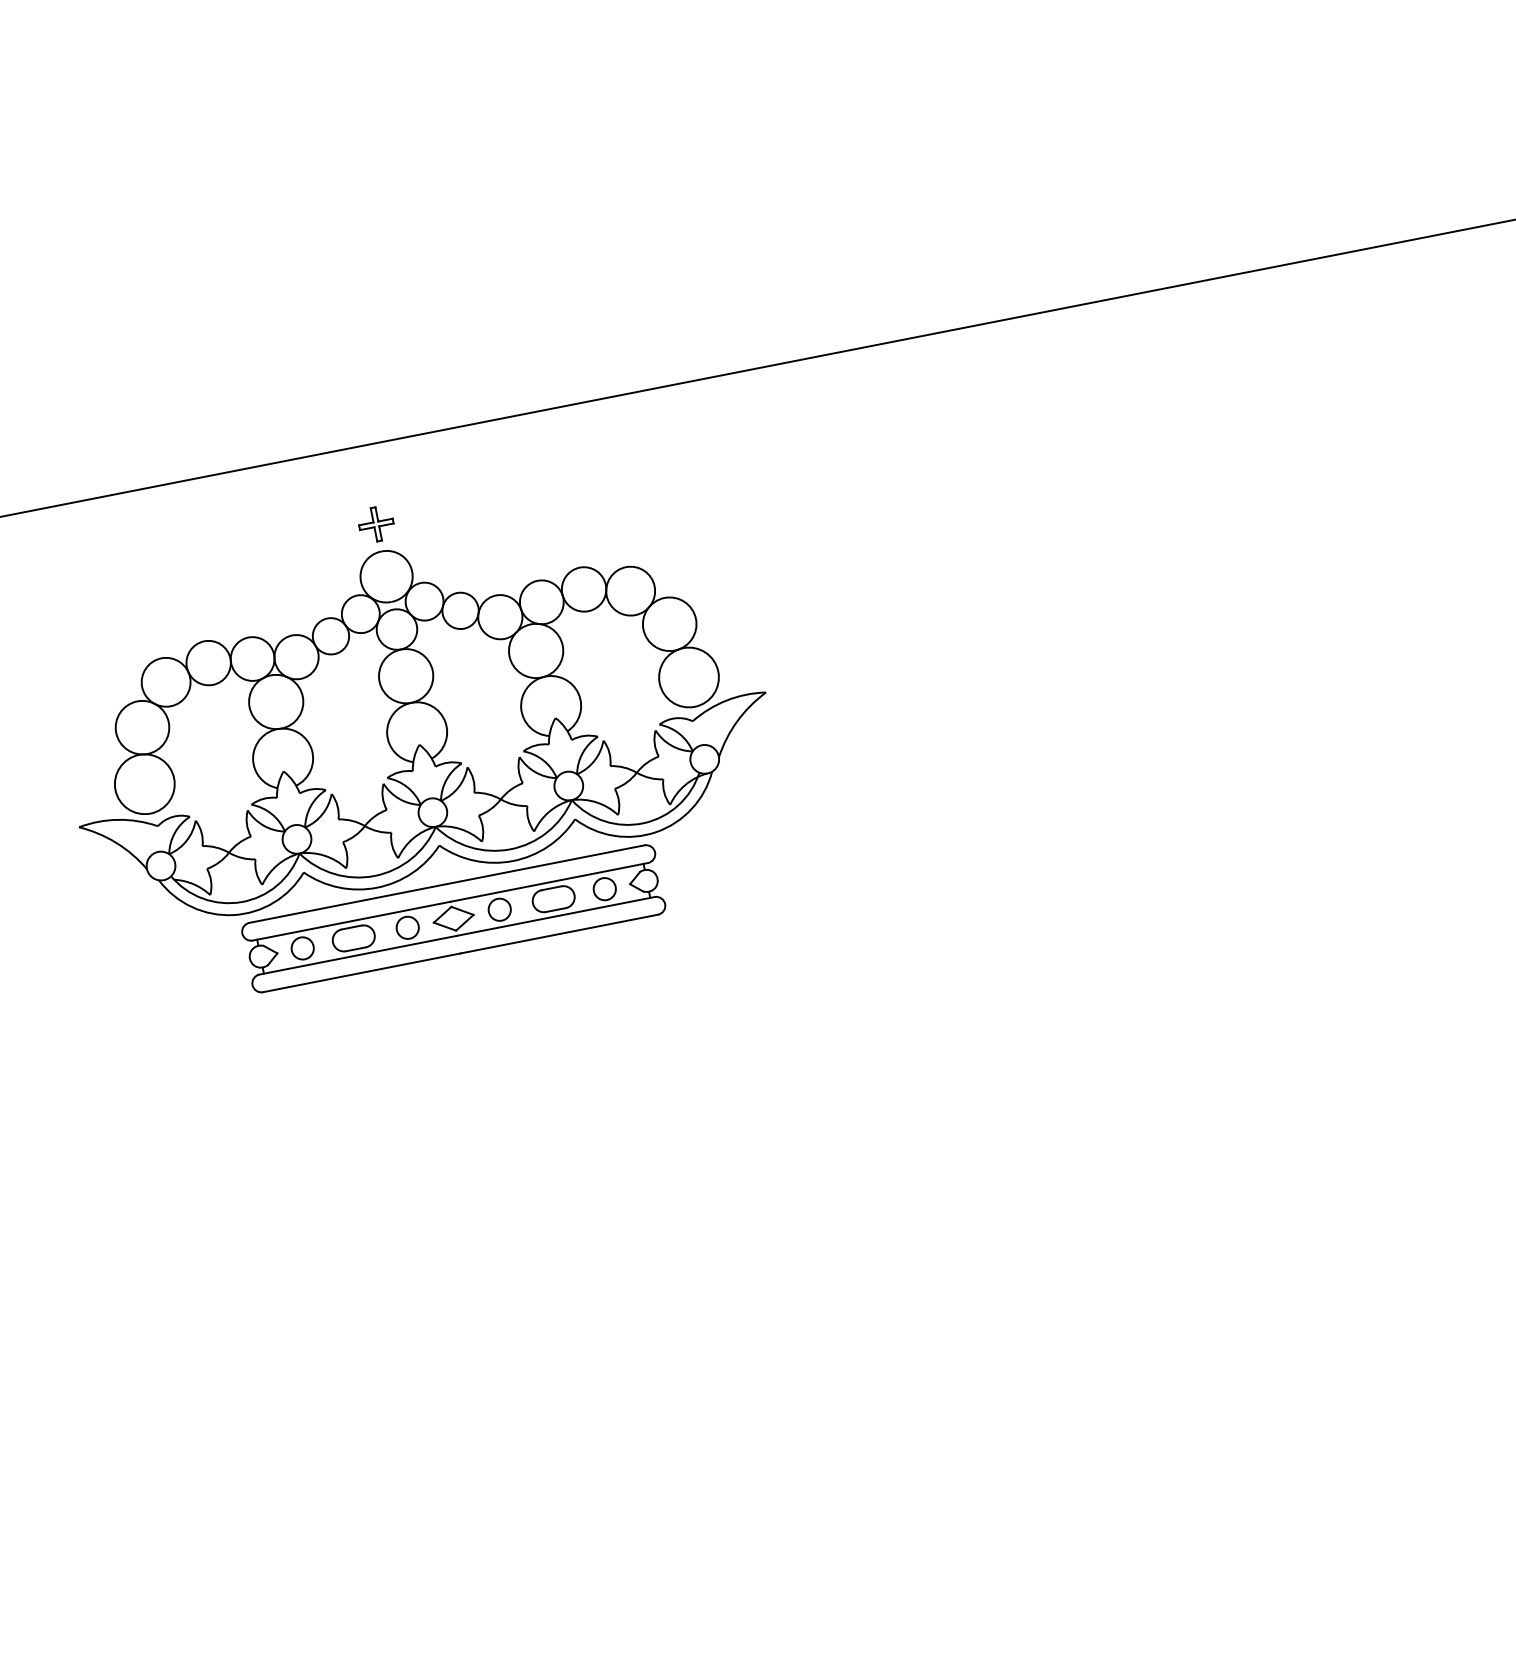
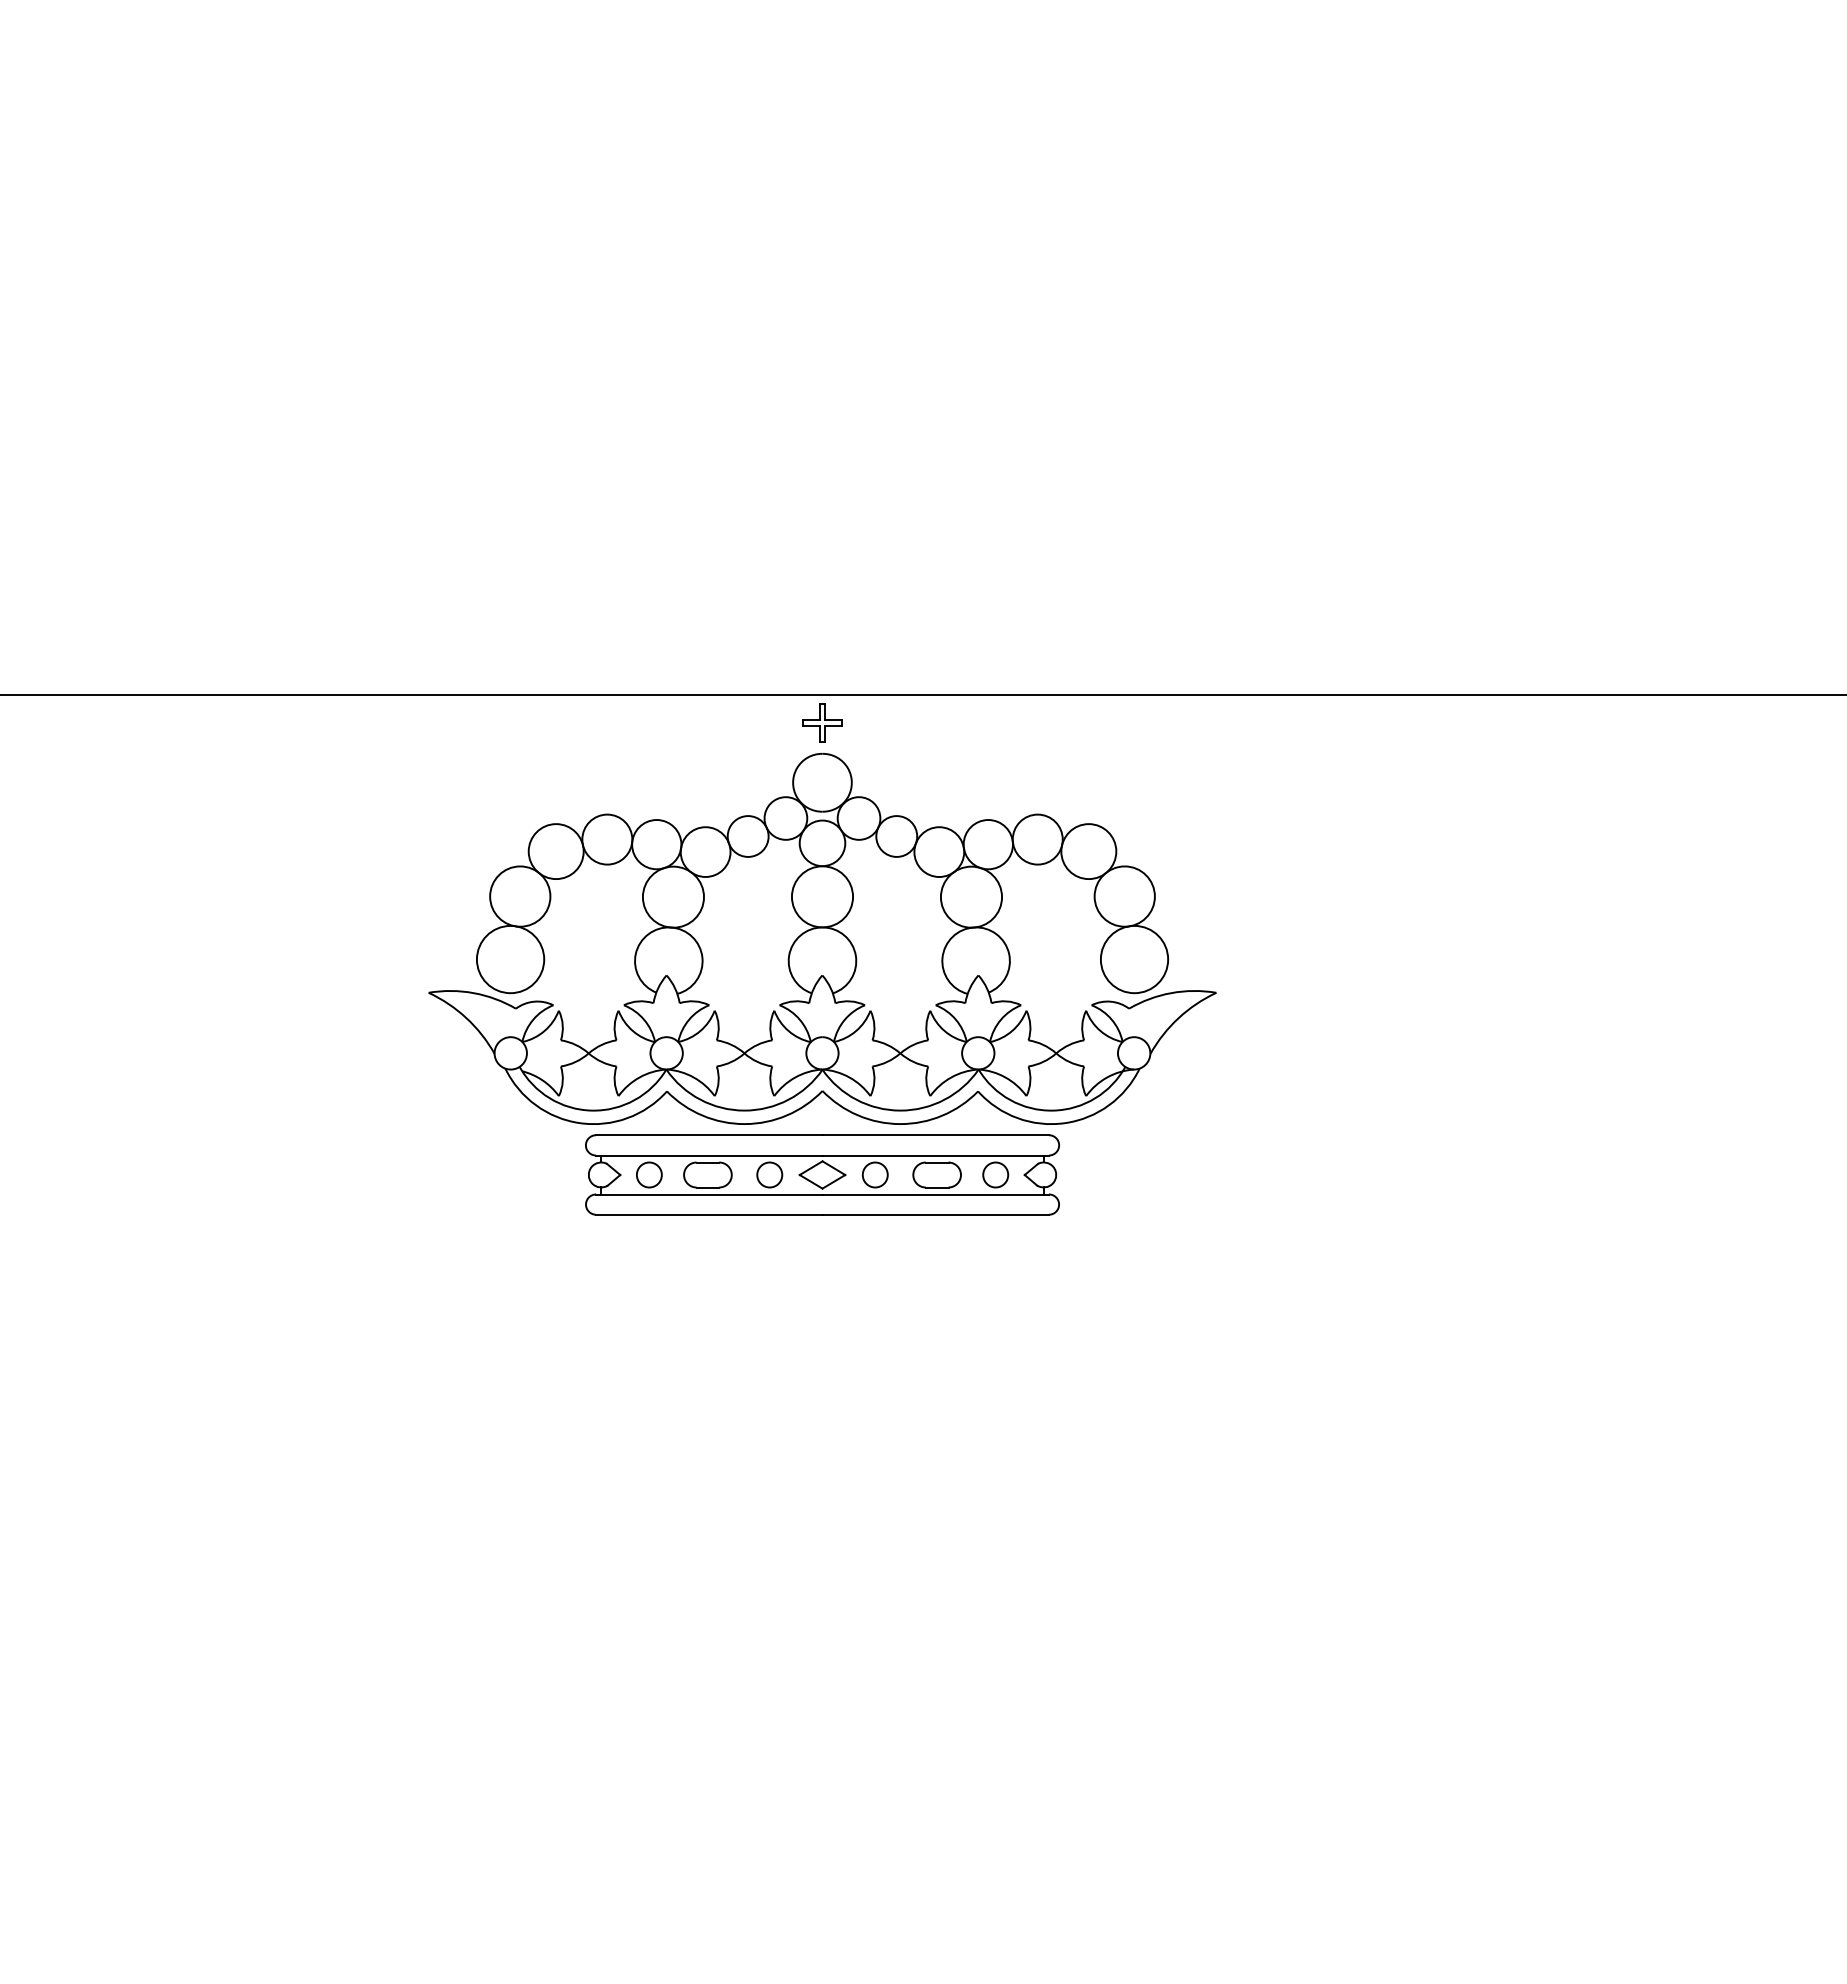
part: (416, 730) -> (822, 959), moved

